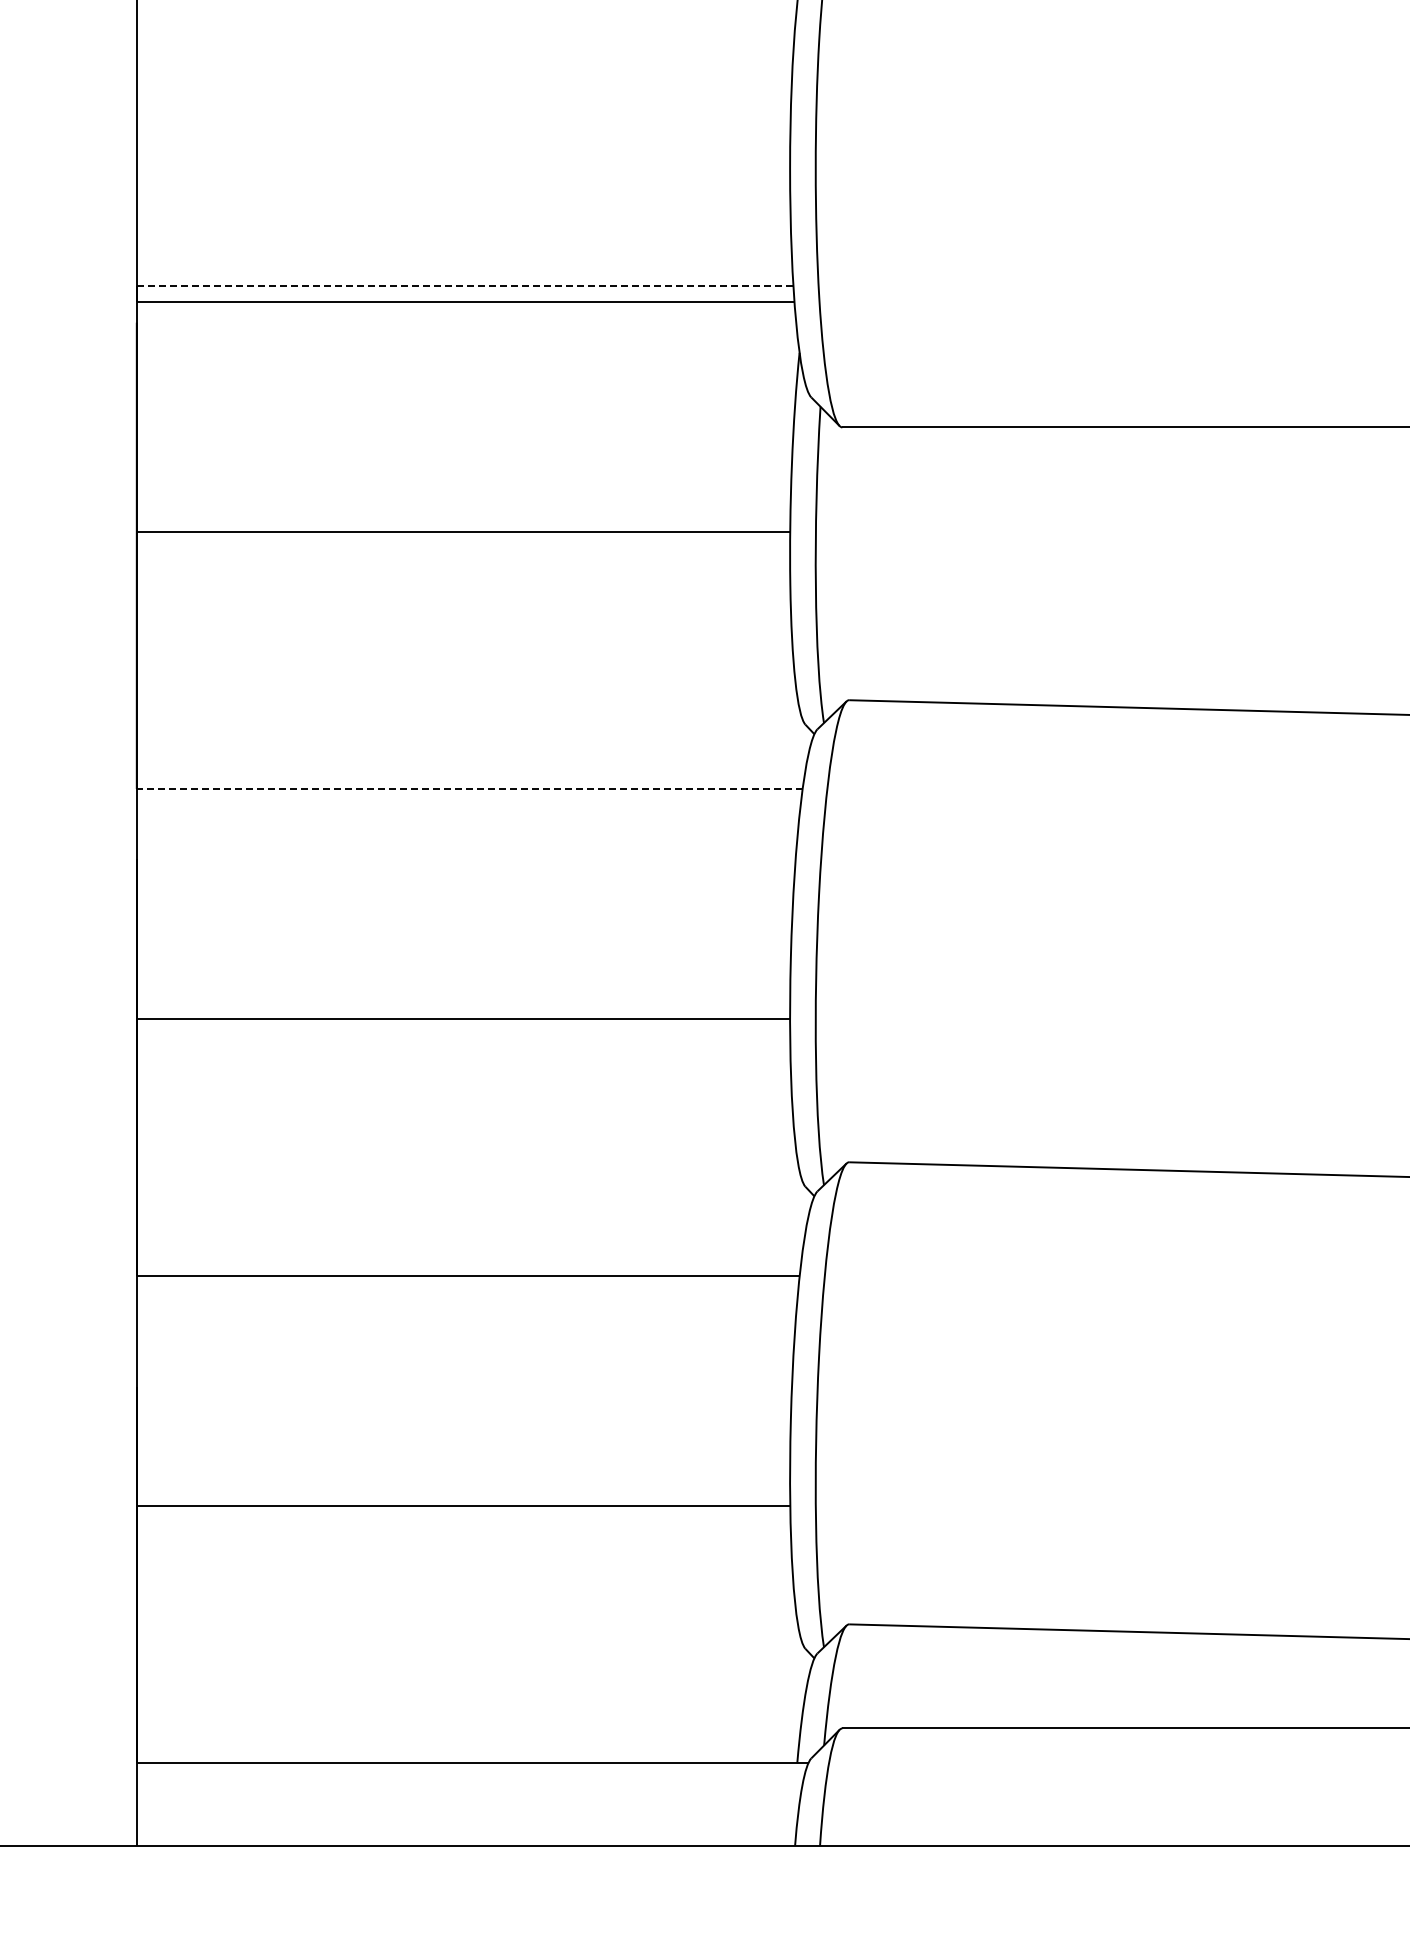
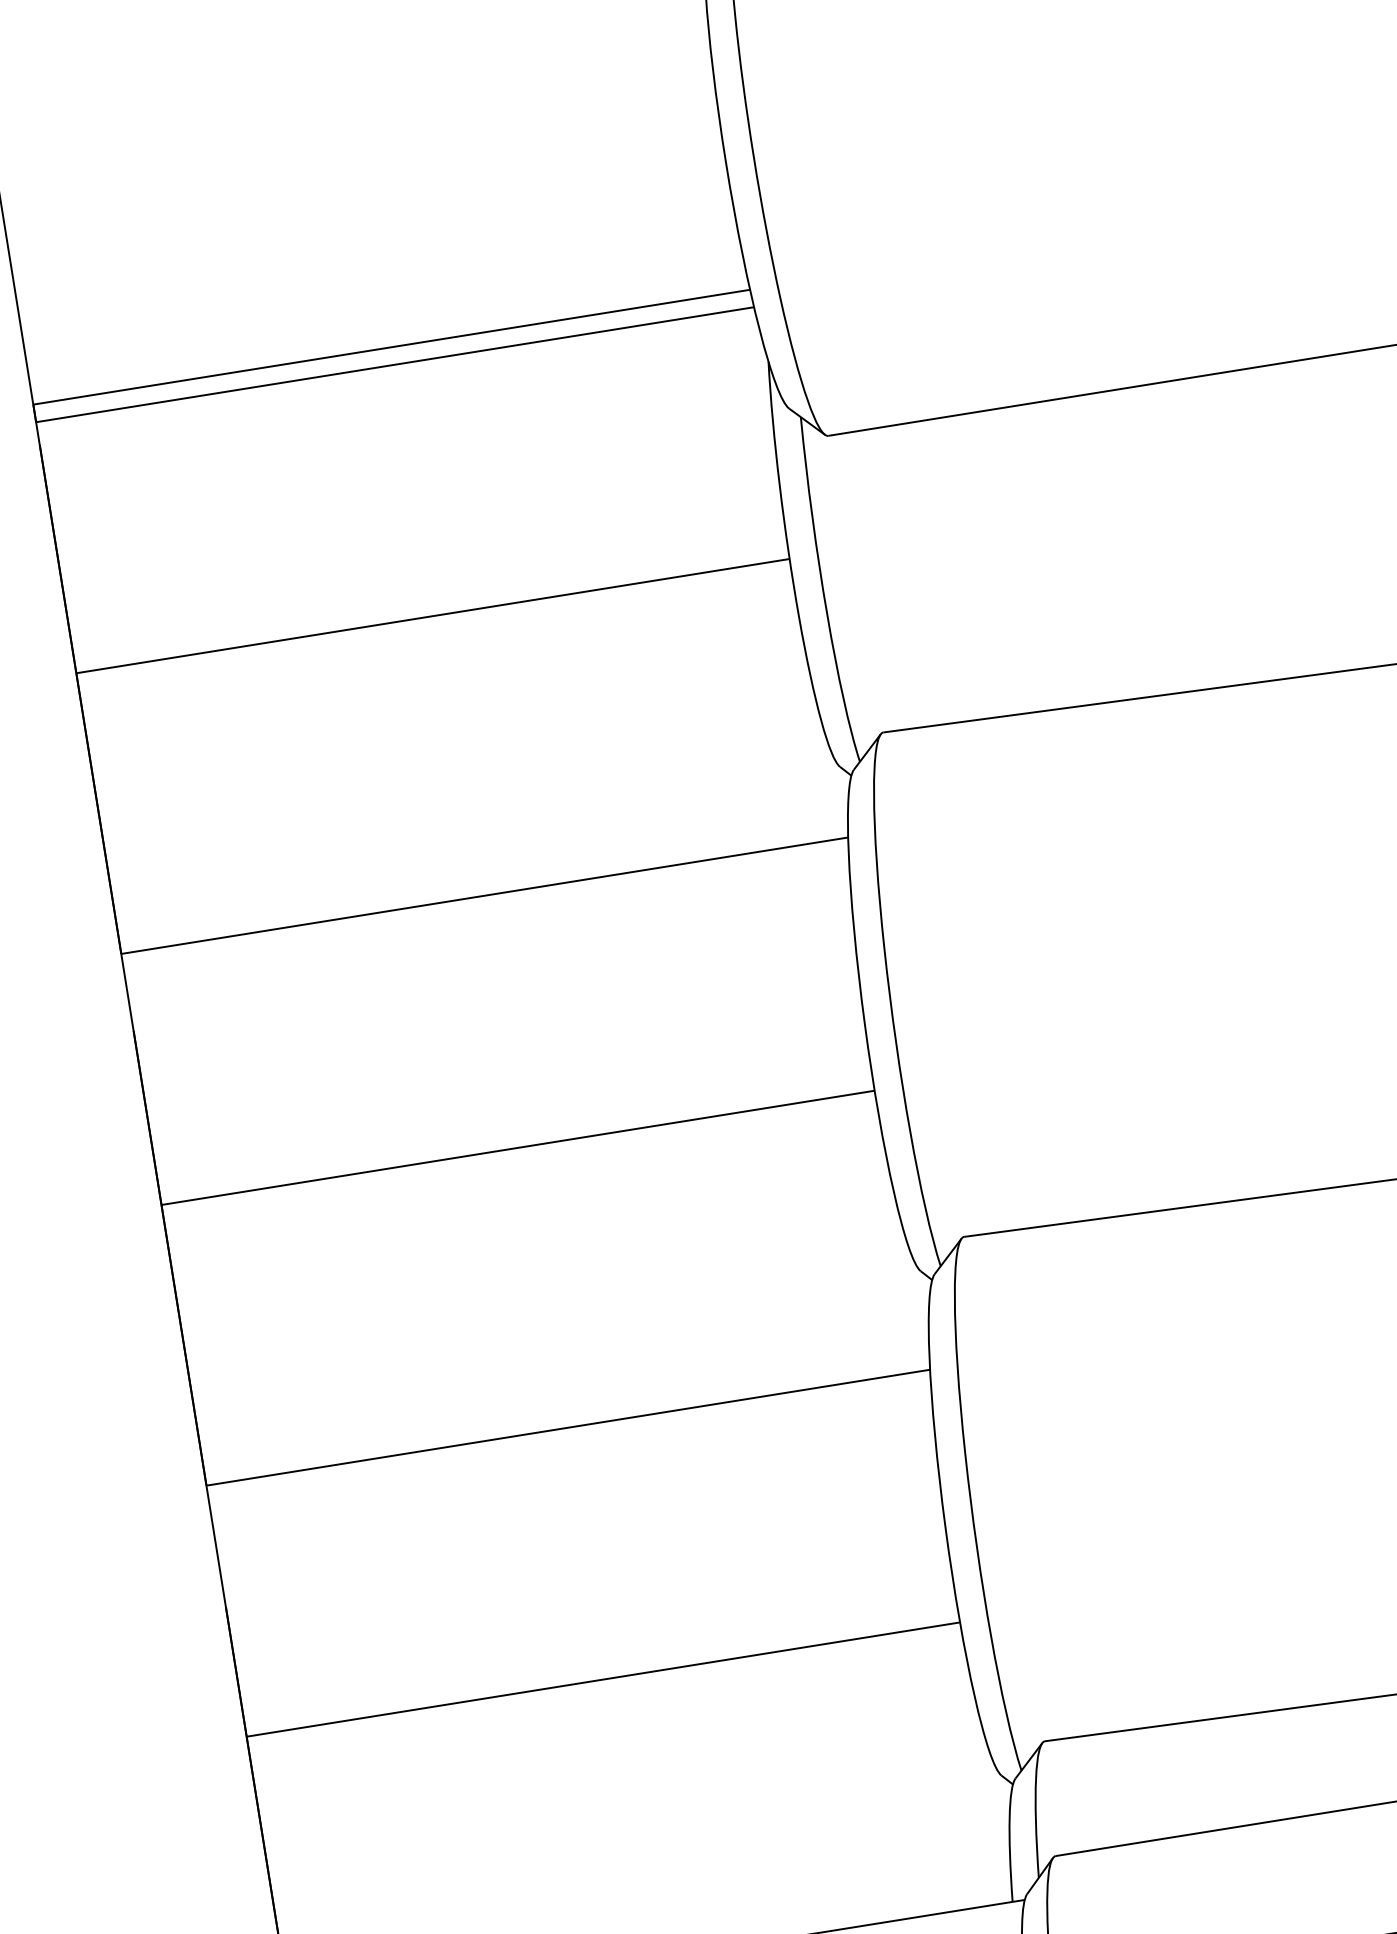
line: (465, 285) -> (392, 346), dashed -> solid
line: (469, 789) -> (484, 896), dashed -> solid

